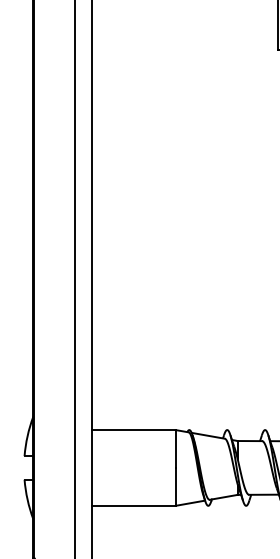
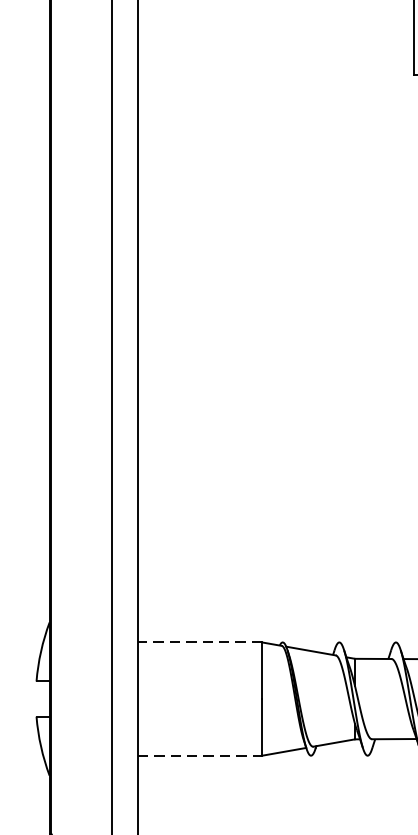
line: (133, 430) -> (199, 643), solid -> dashed
line: (133, 505) -> (199, 755), solid -> dashed

